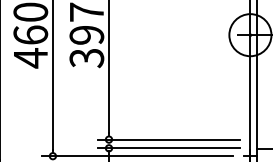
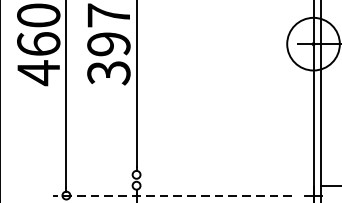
line: (168, 139) -> (211, 174), removed
line: (168, 148) -> (211, 185), removed
line: (137, 156) -> (172, 195), solid -> dashed

